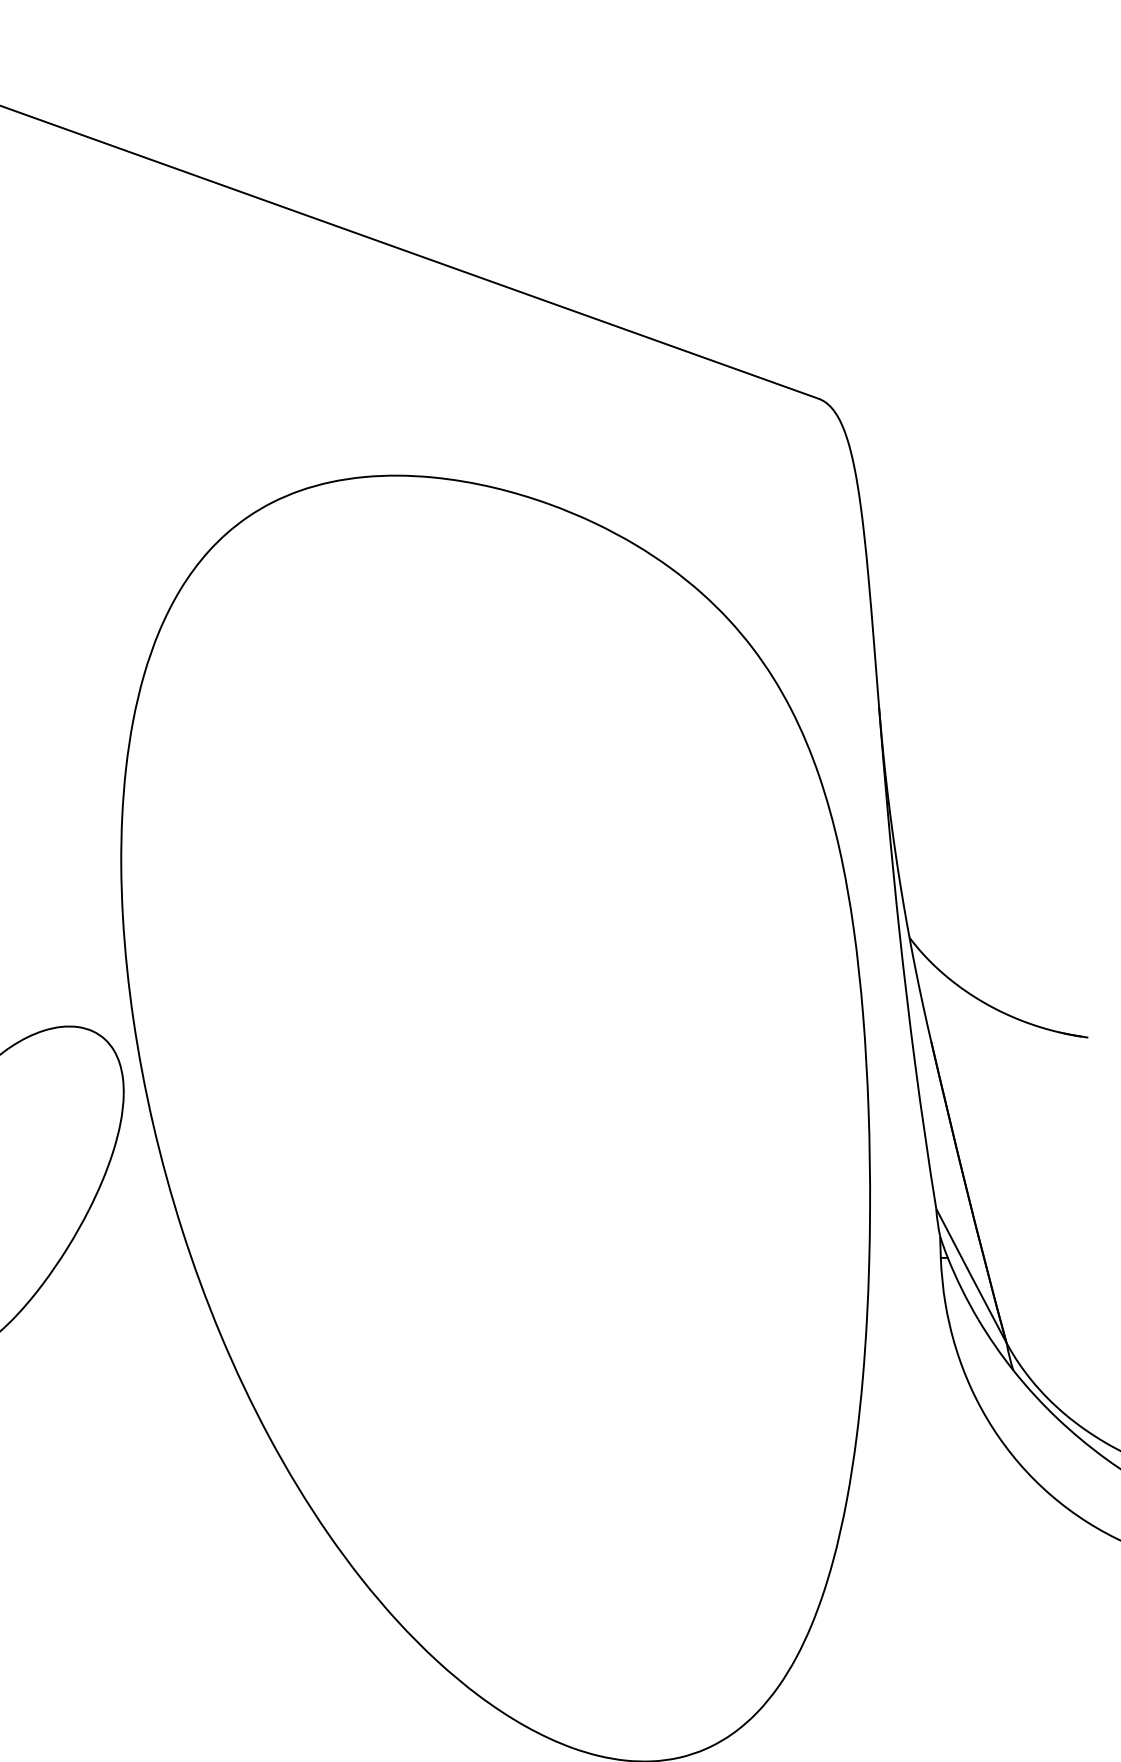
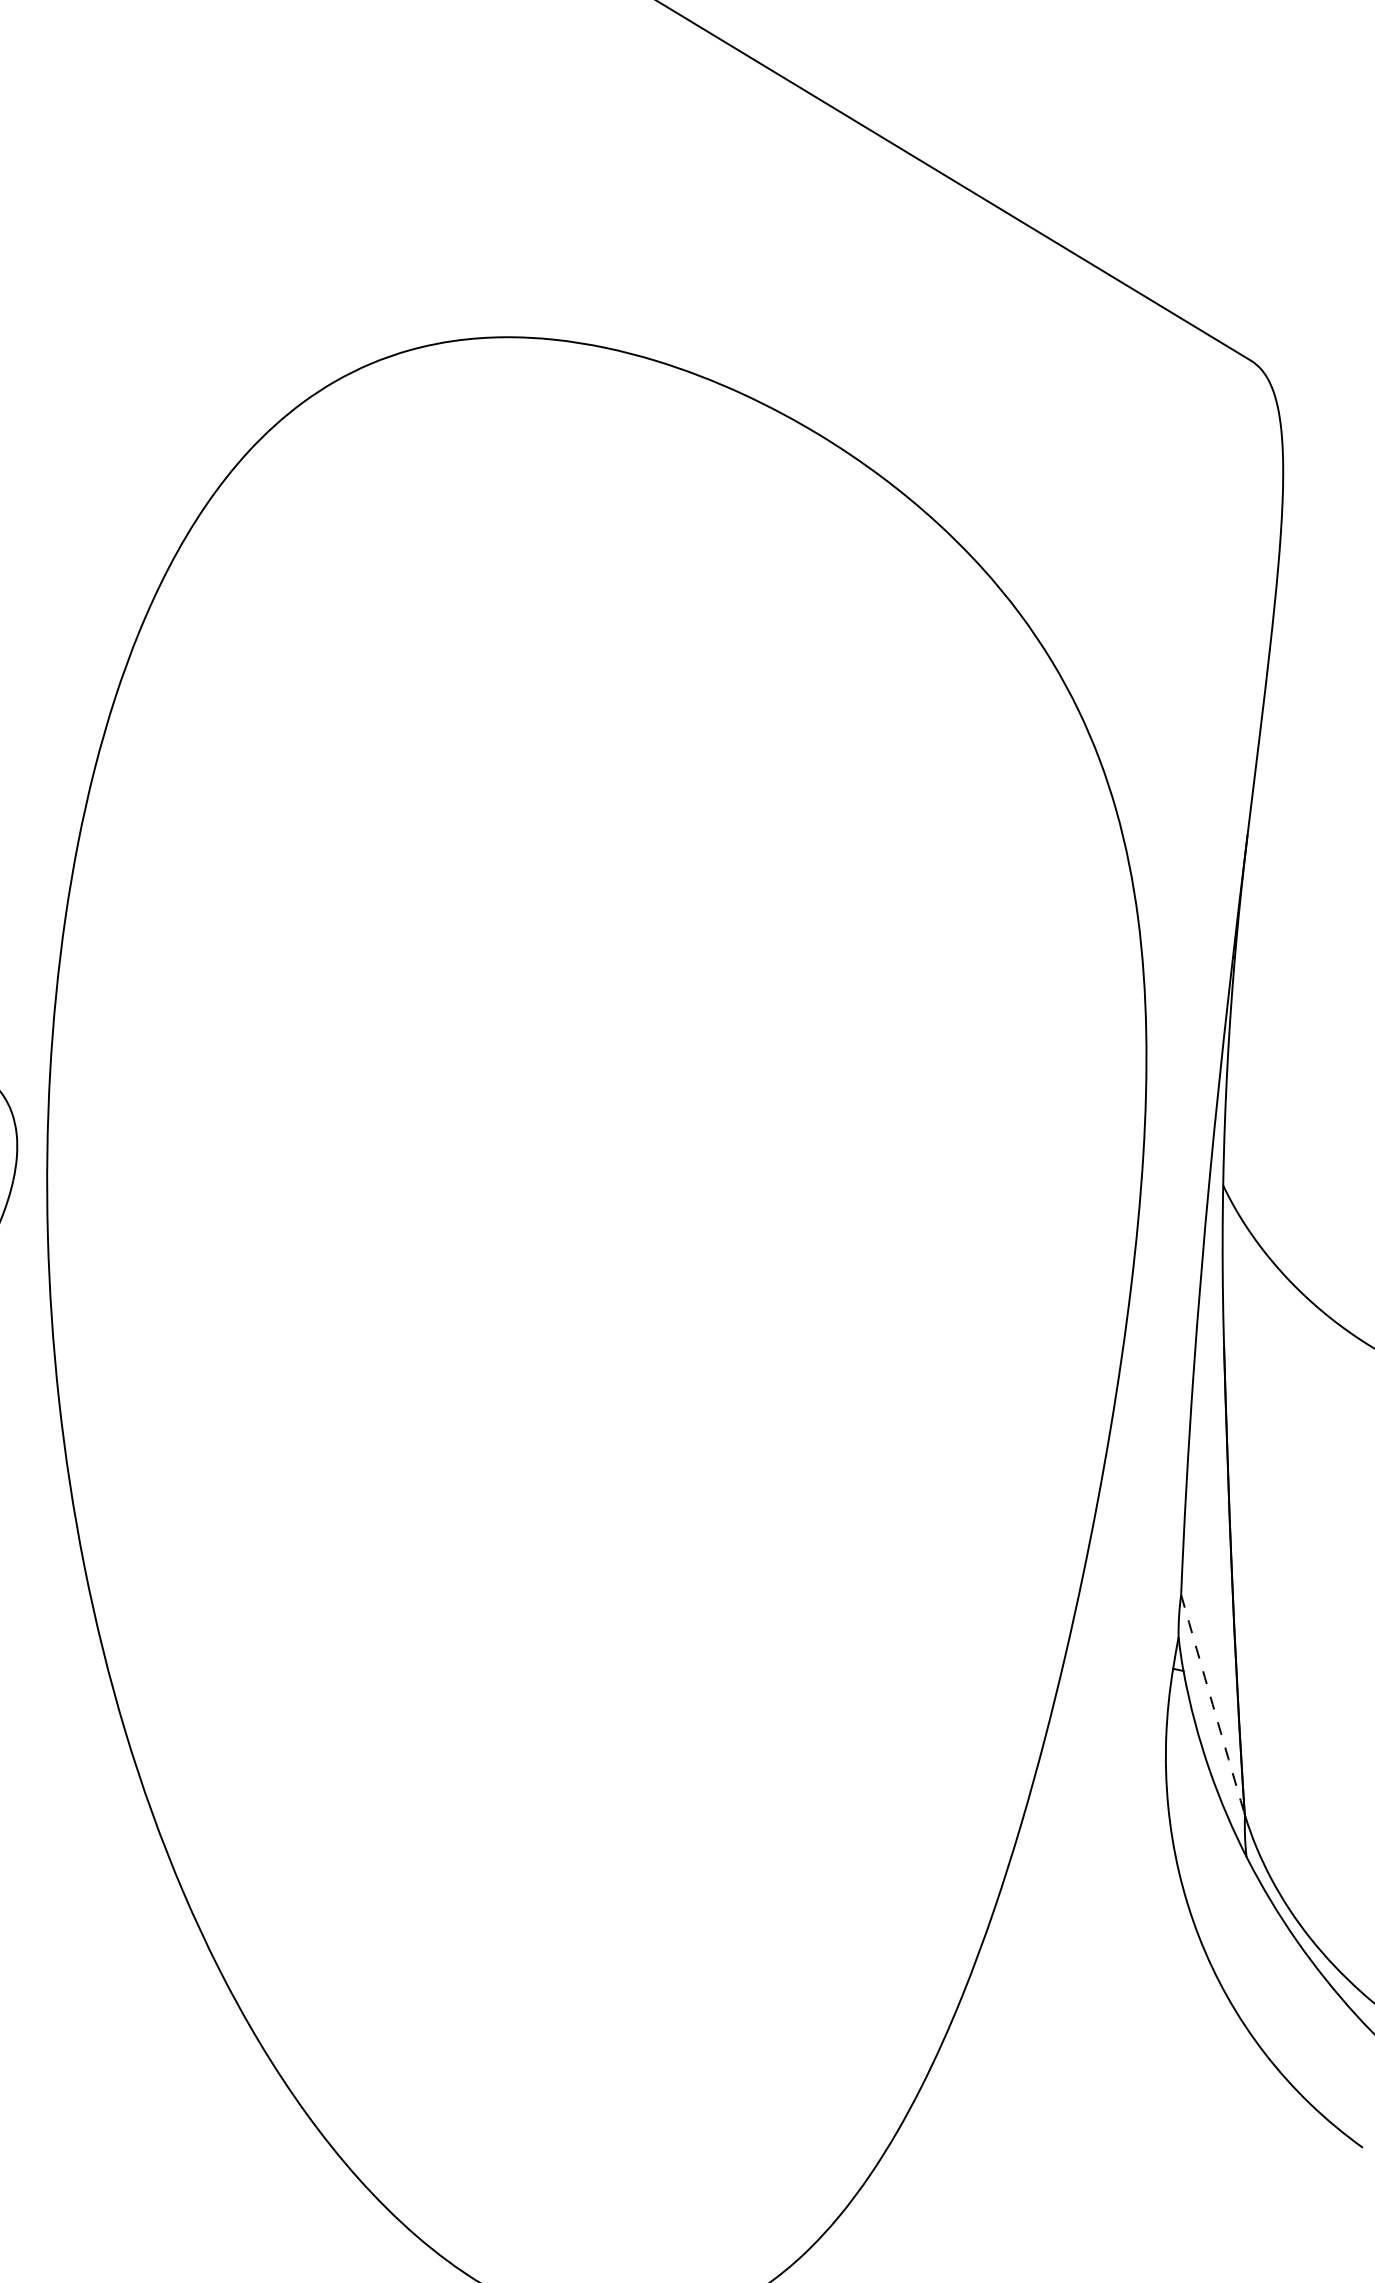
arc: (971, 1275) -> (1213, 1704), solid -> dashed

